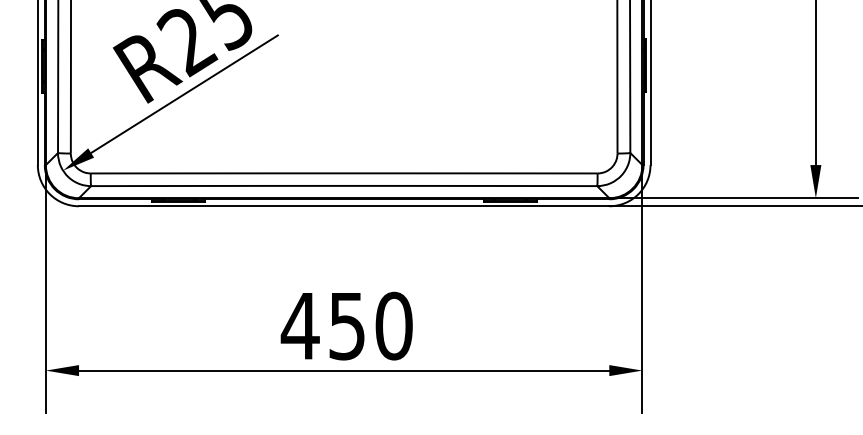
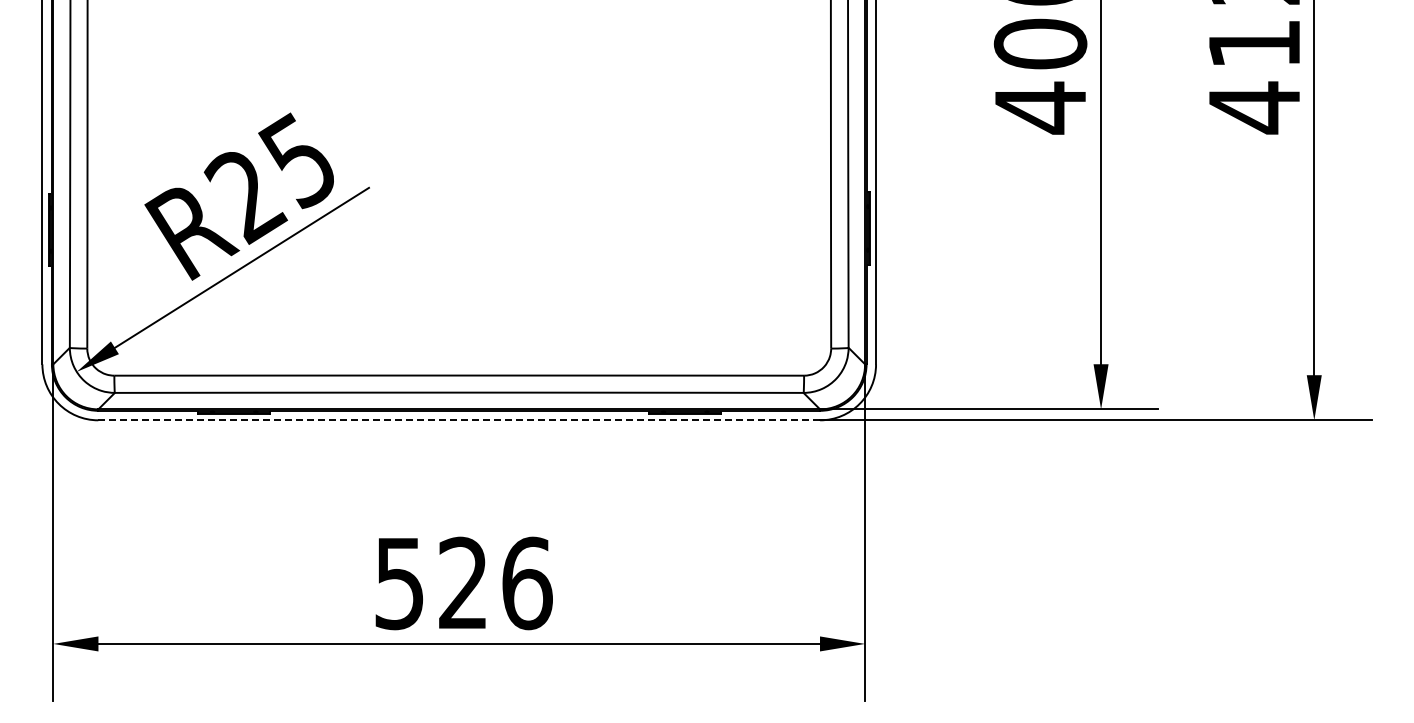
line: (344, 206) -> (459, 420), solid -> dashed
text: (346, 326) -> (462, 583), 450 -> 526

